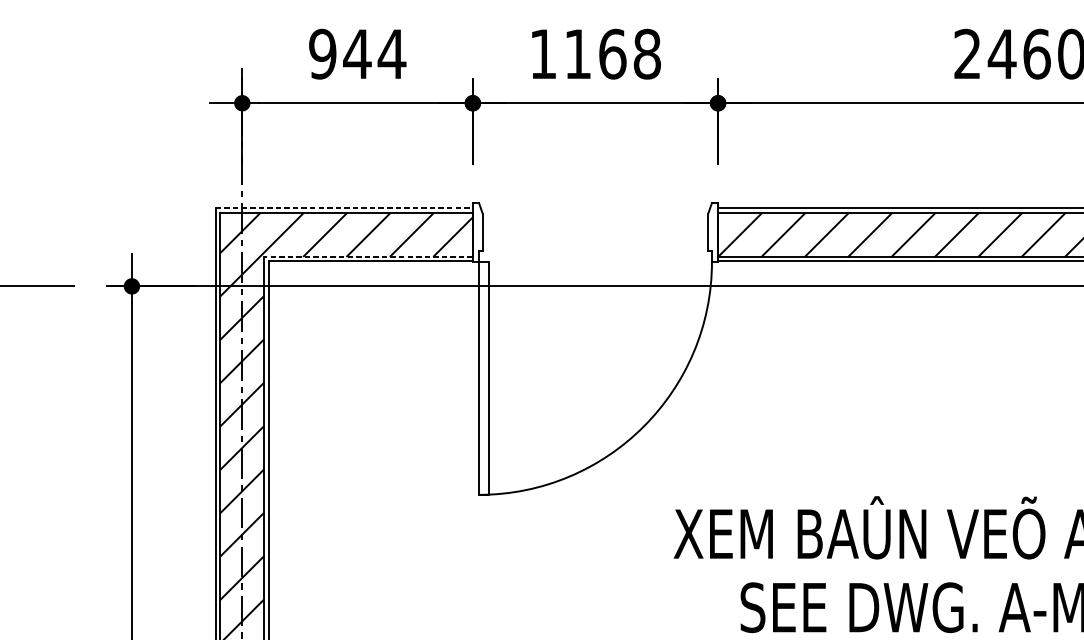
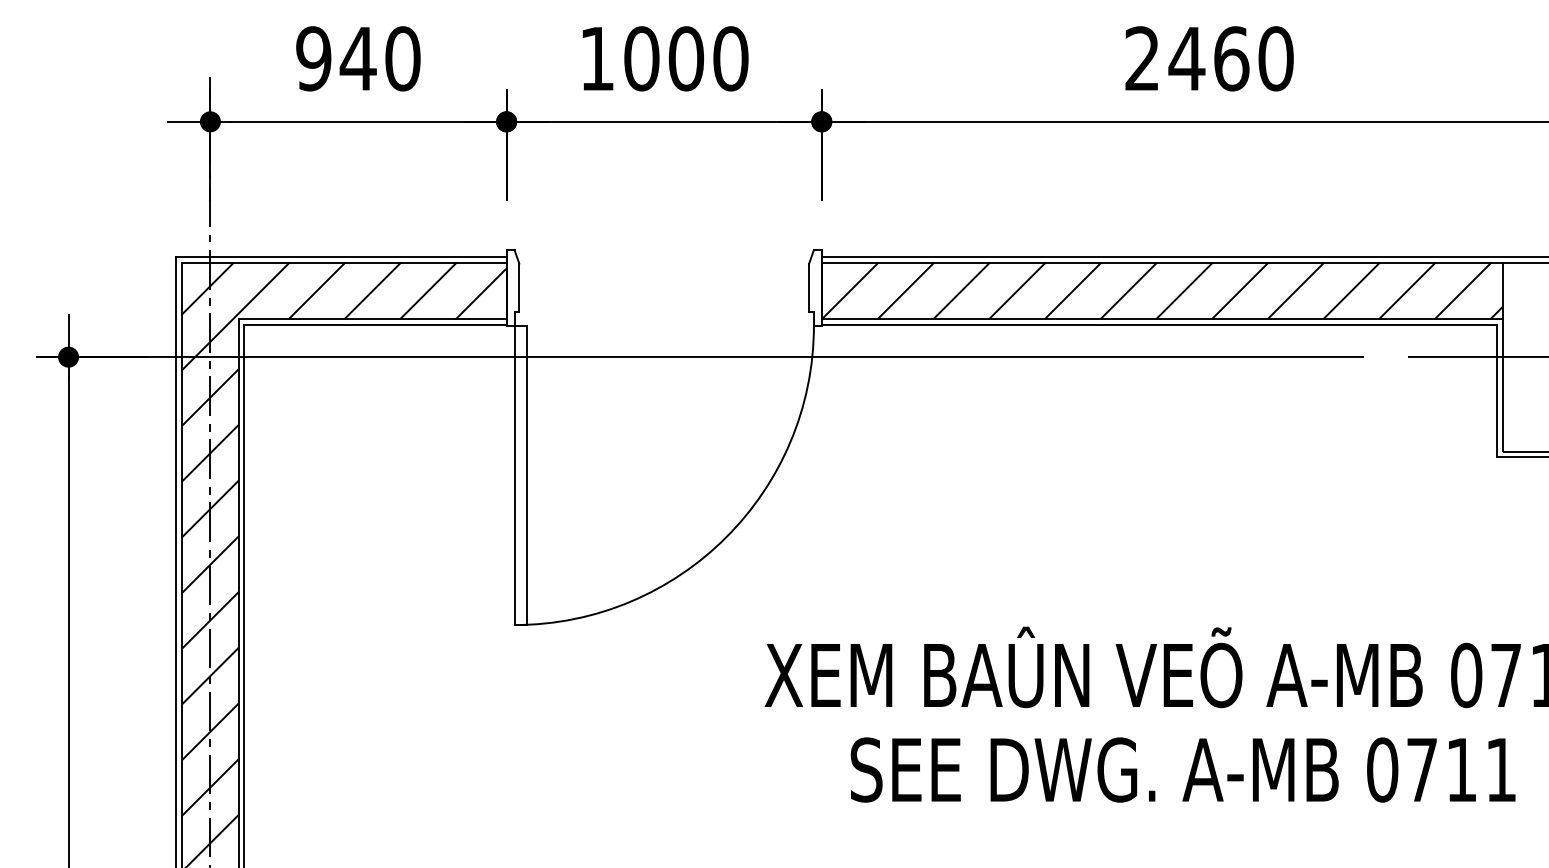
text: (391, 53) -> (402, 58), 944 -> 940
text: (612, 53) -> (686, 58), 1168 -> 1000
line: (345, 208) -> (342, 256), dashed -> solid
line: (368, 257) -> (372, 319), dashed -> solid

